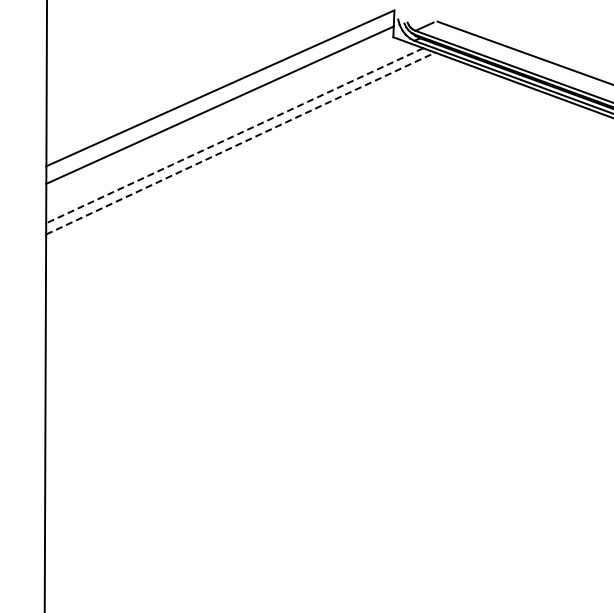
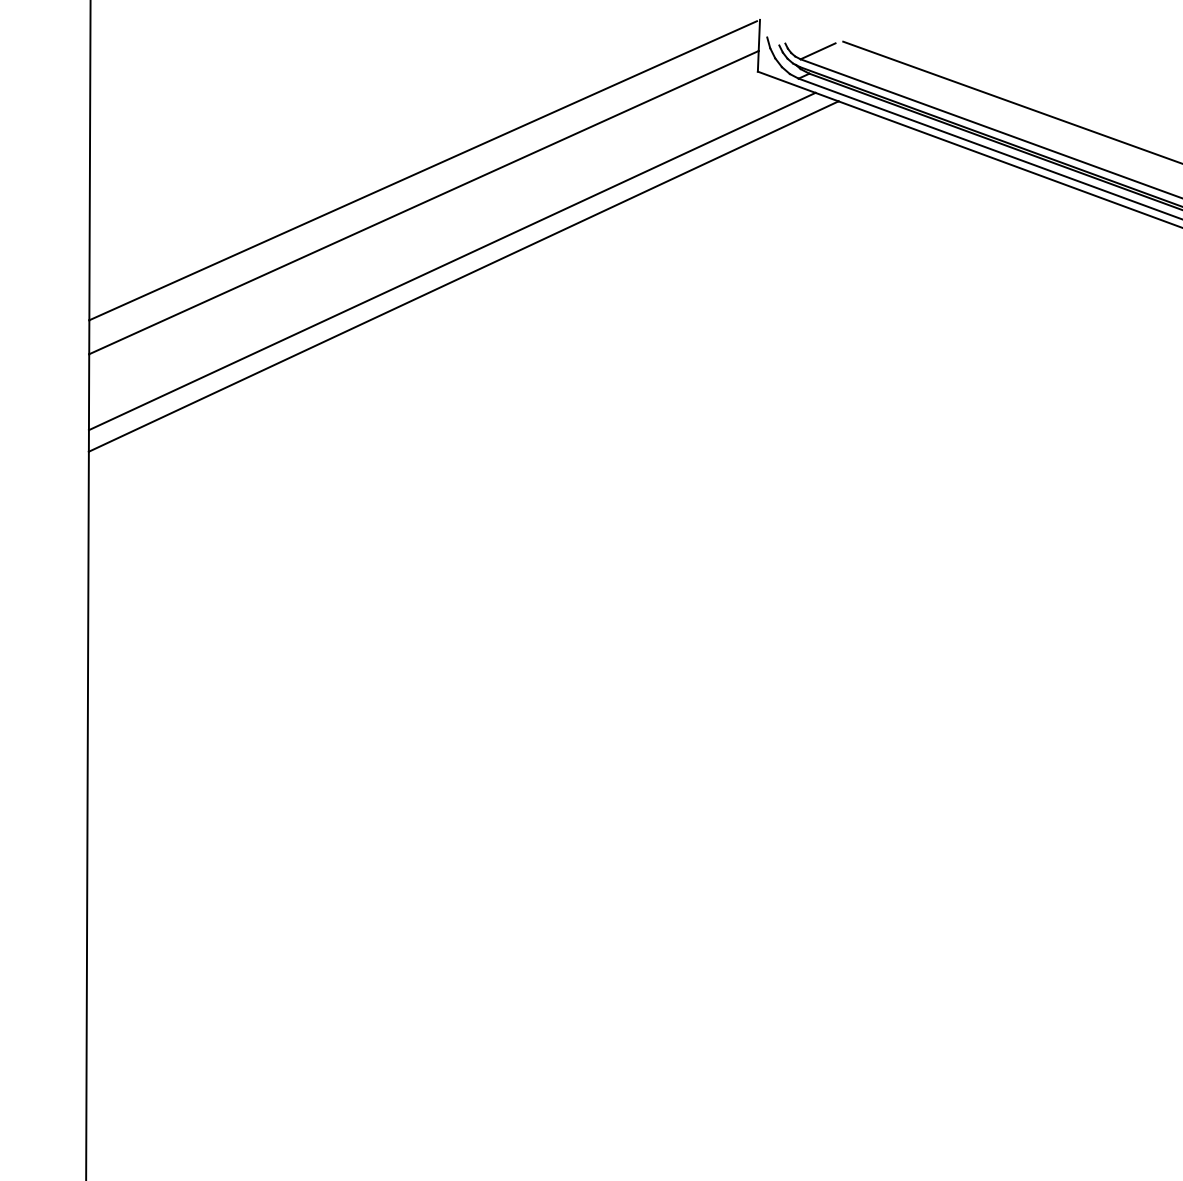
line: (234, 135) -> (451, 261), dashed -> solid
line: (240, 143) -> (463, 276), dashed -> solid

